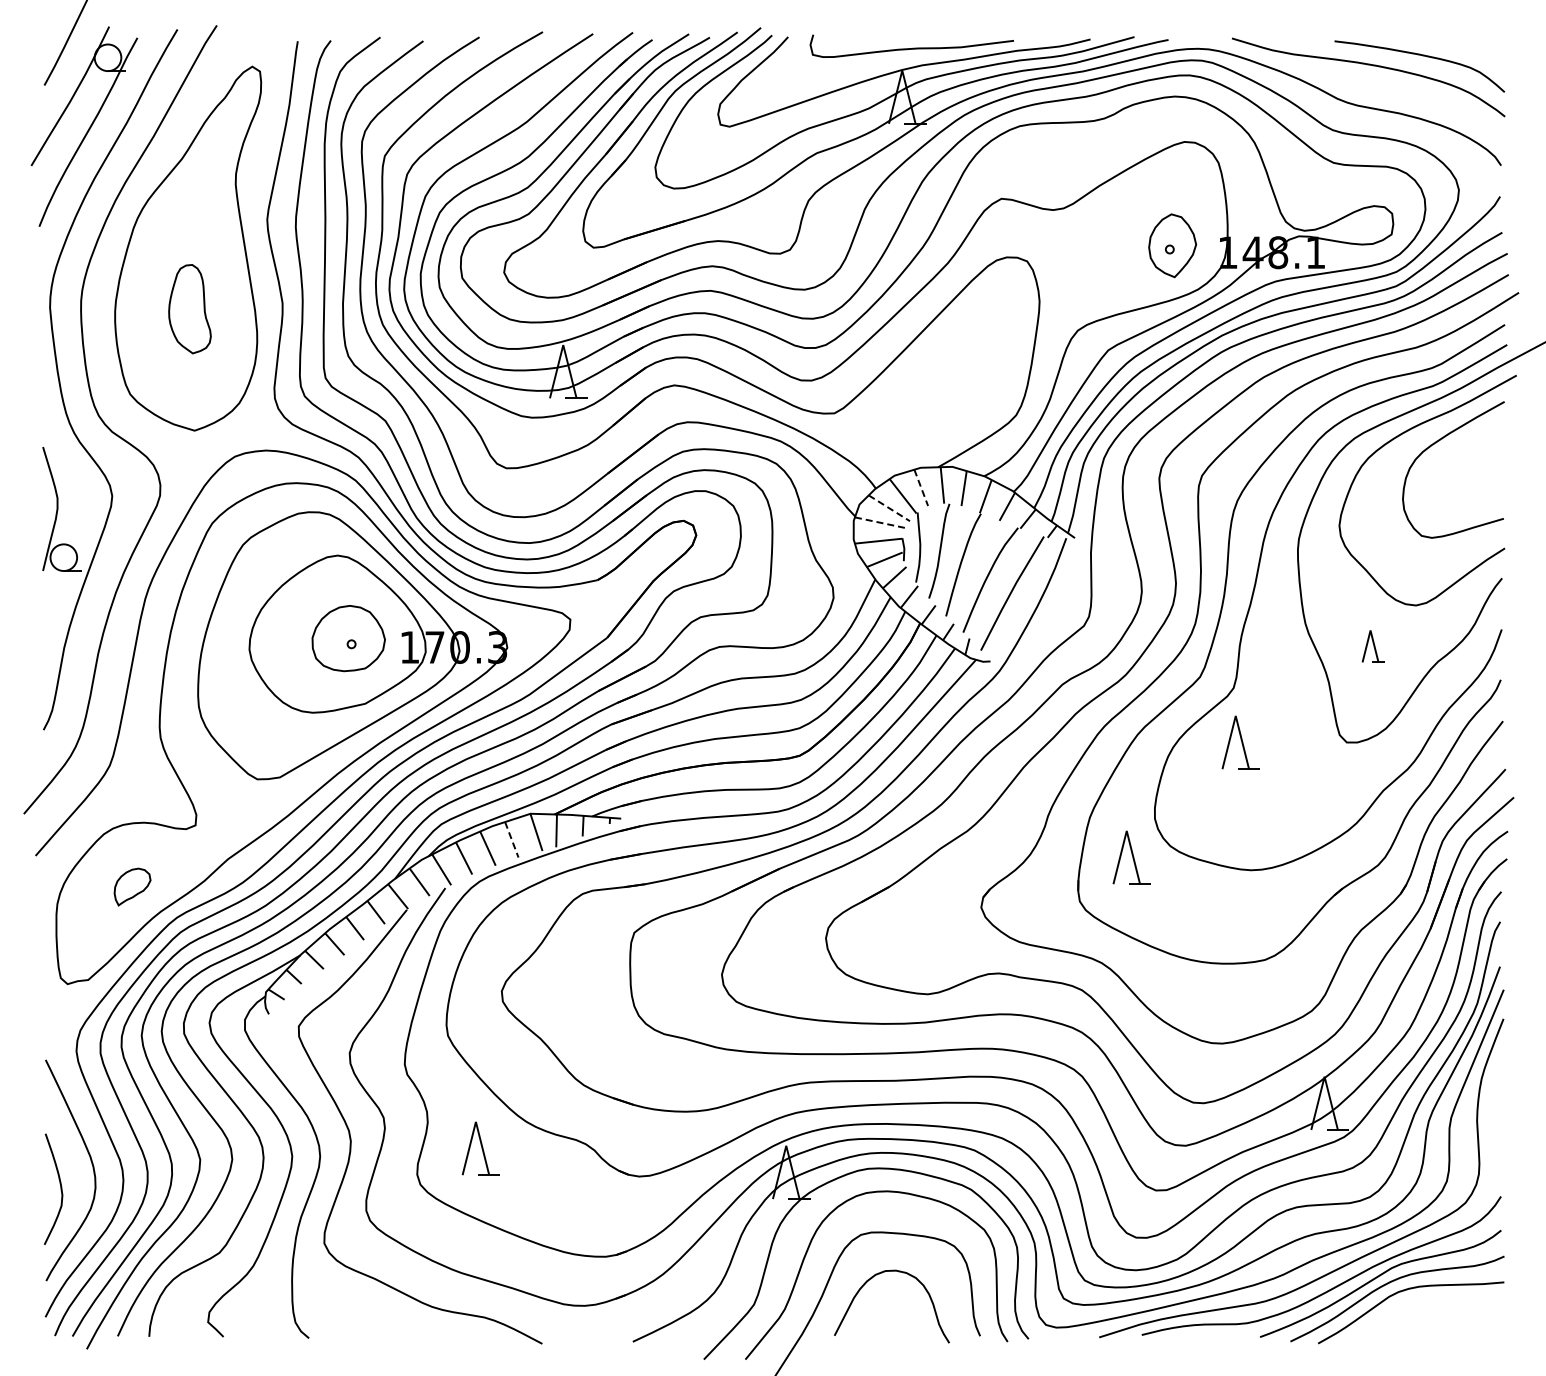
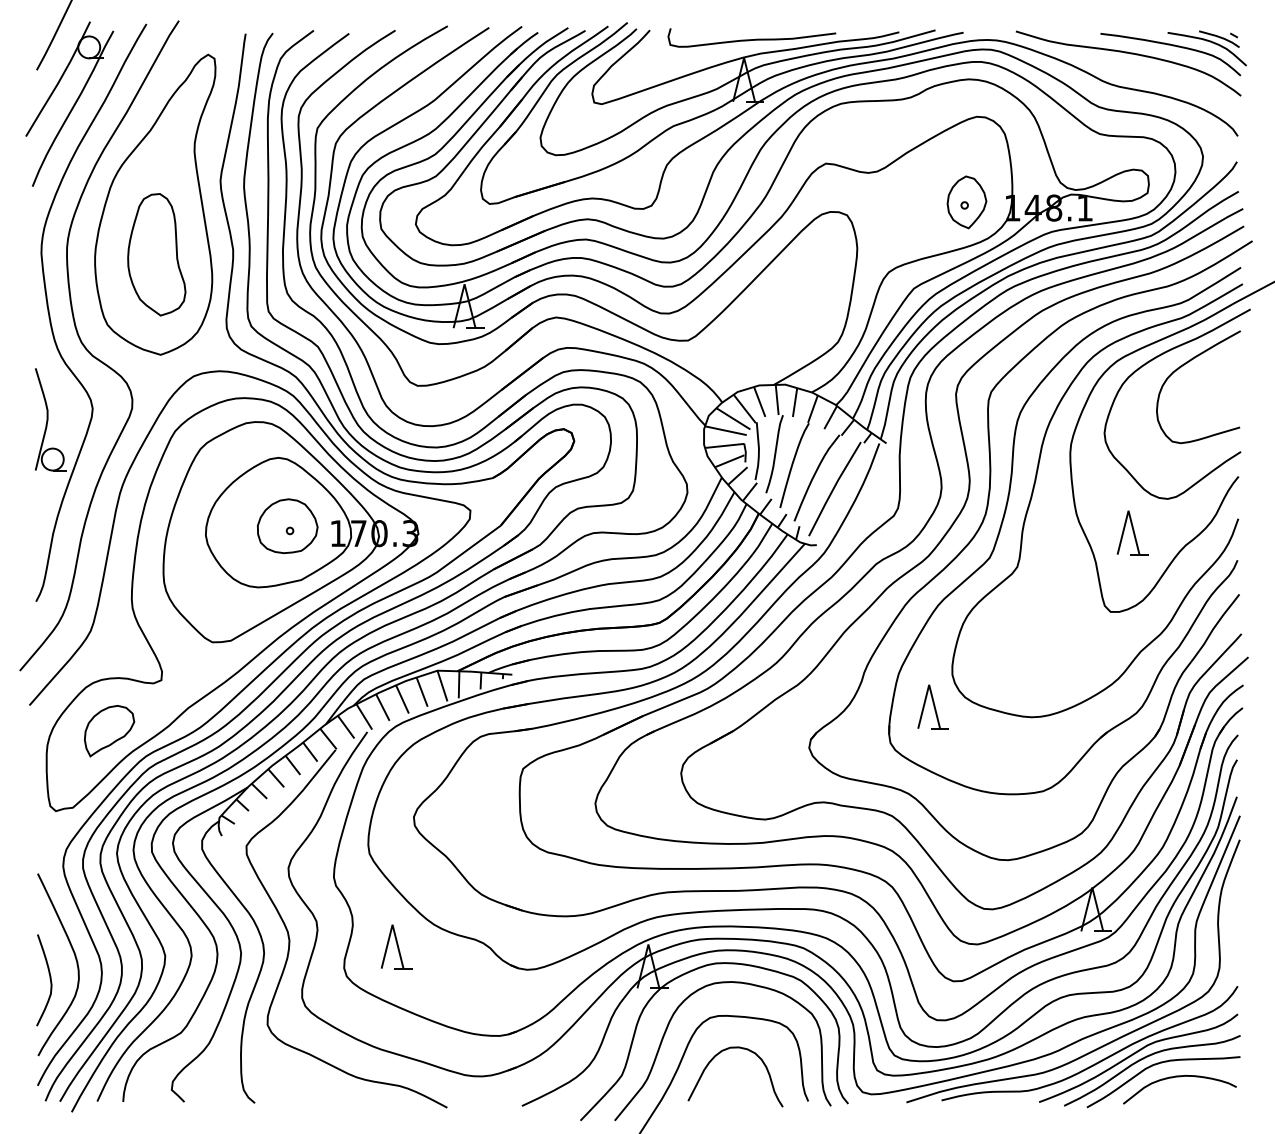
part: (1466, 51) -> (1209, 42), added
part: (189, 308) -> (156, 254), size x1.67
line: (921, 488) -> (759, 402), dashed -> solid
line: (889, 508) -> (733, 419), dashed -> solid
line: (880, 522) -> (726, 430), dashed -> solid
part: (1373, 646) -> (1132, 532), size x1.67
part: (1240, 742) -> (1022, 611), removed
line: (511, 839) -> (421, 691), dashed -> solid
part: (132, 886) -> (109, 730), size x1.67
curve: (1425, 1307) -> (1175, 1077), added

